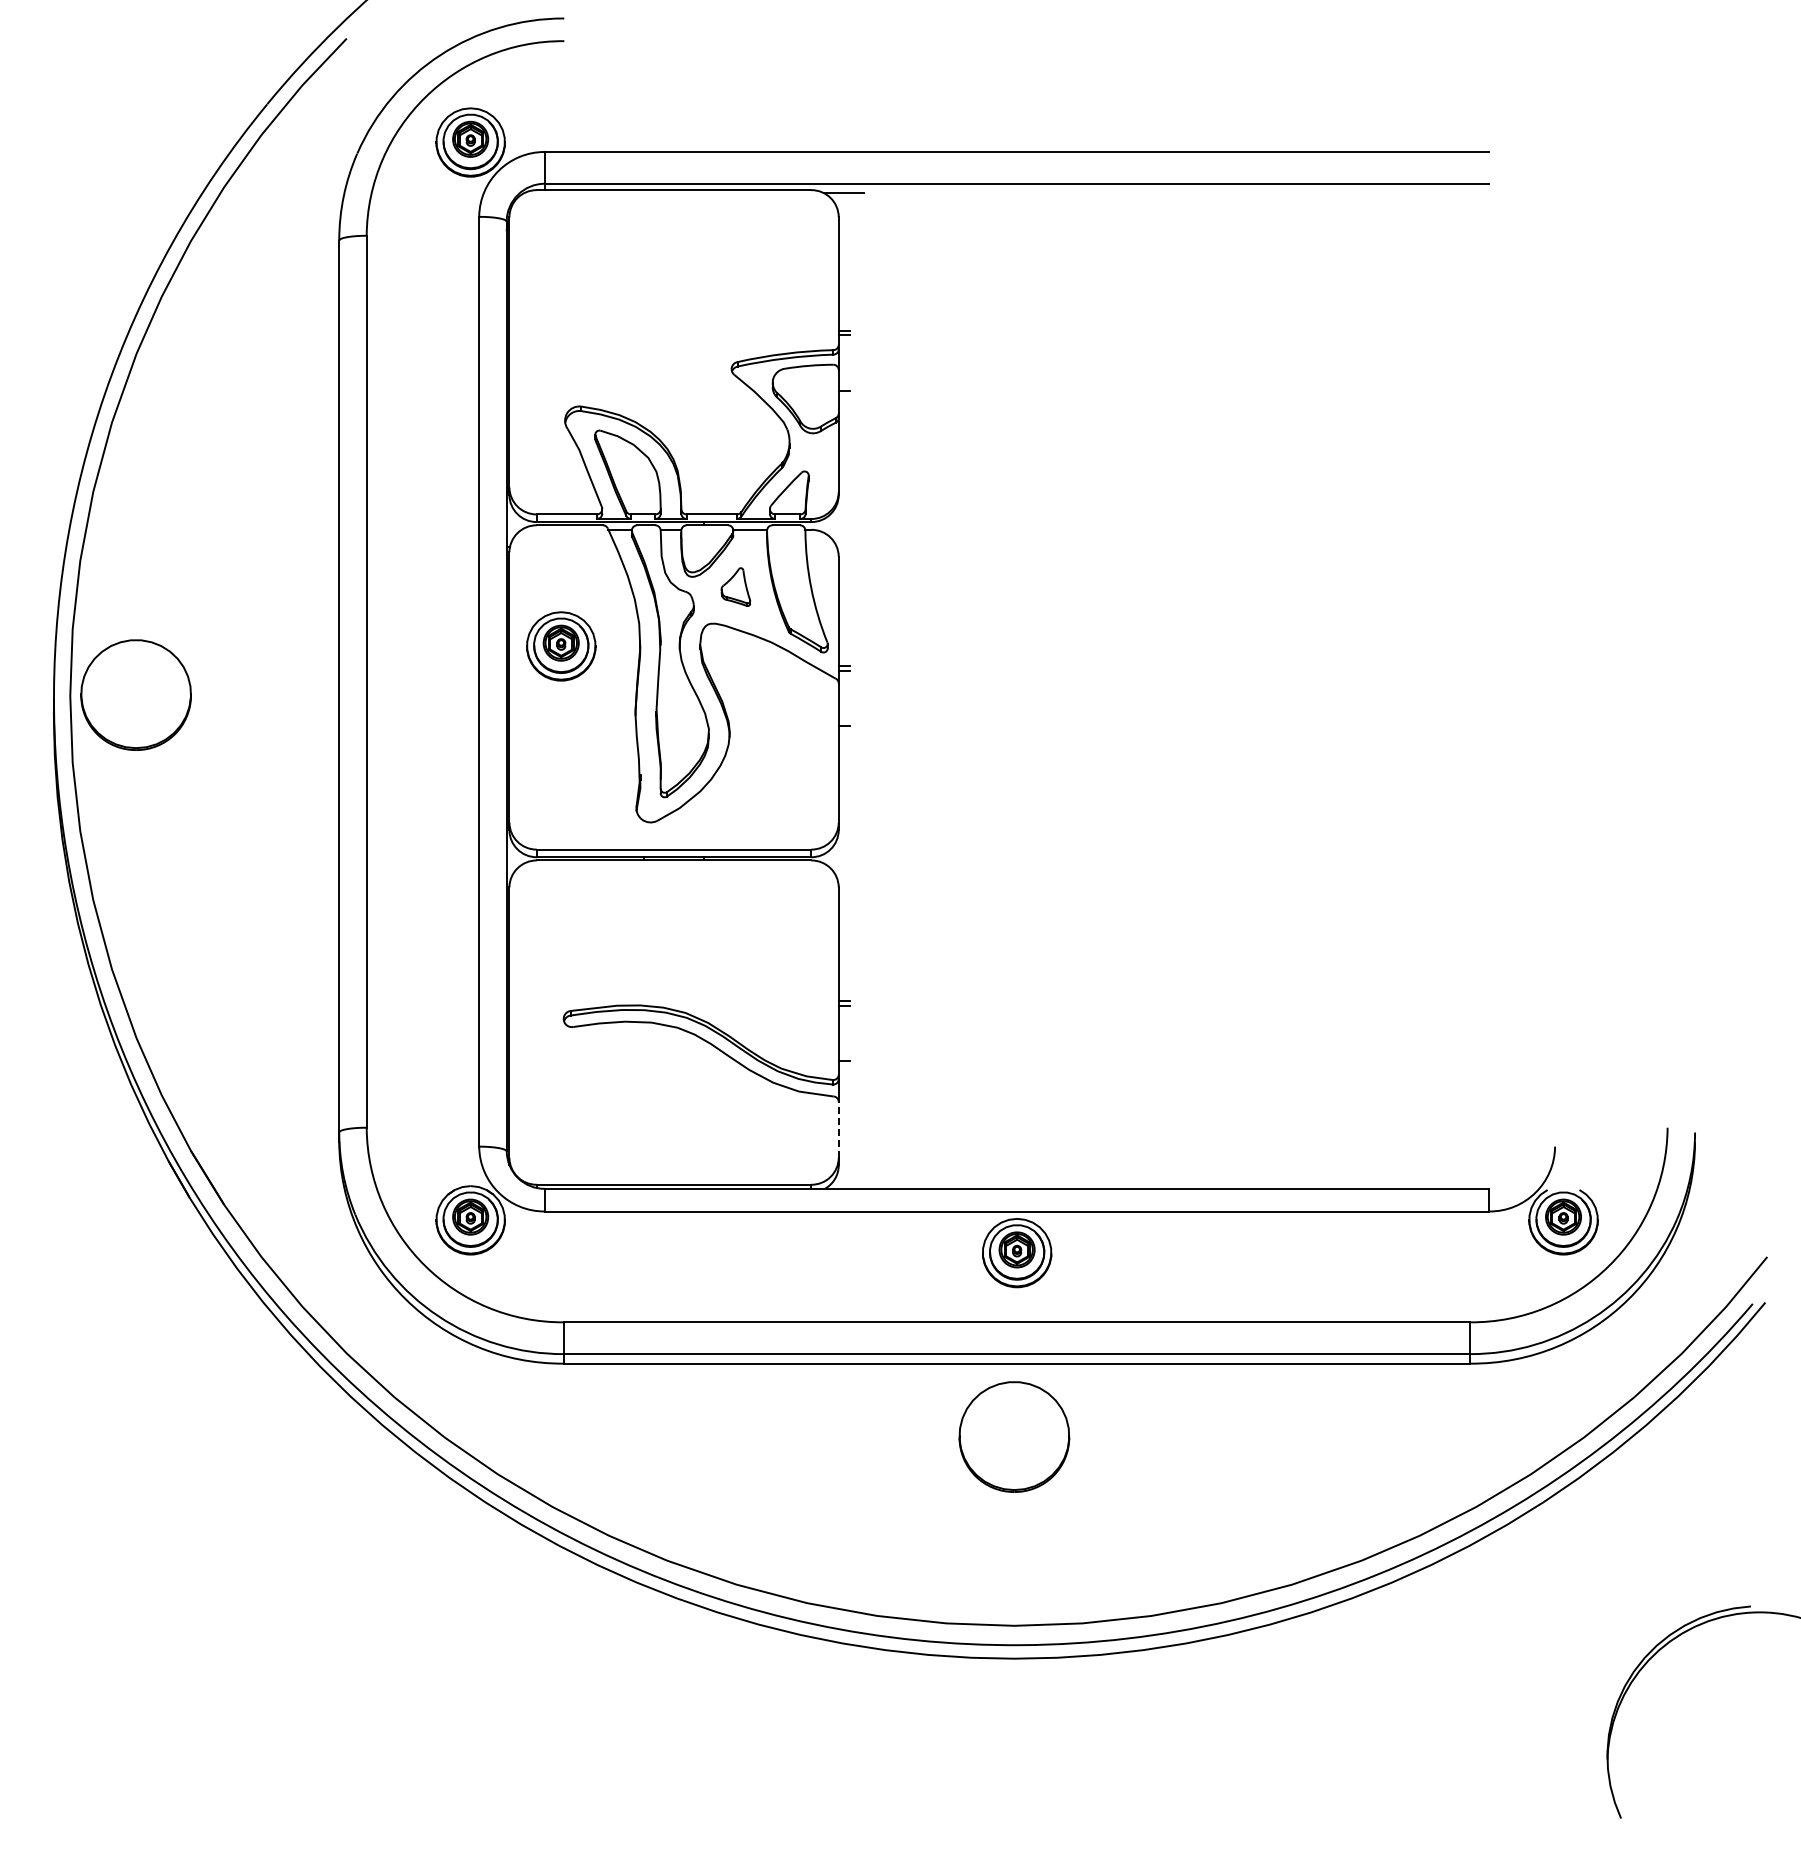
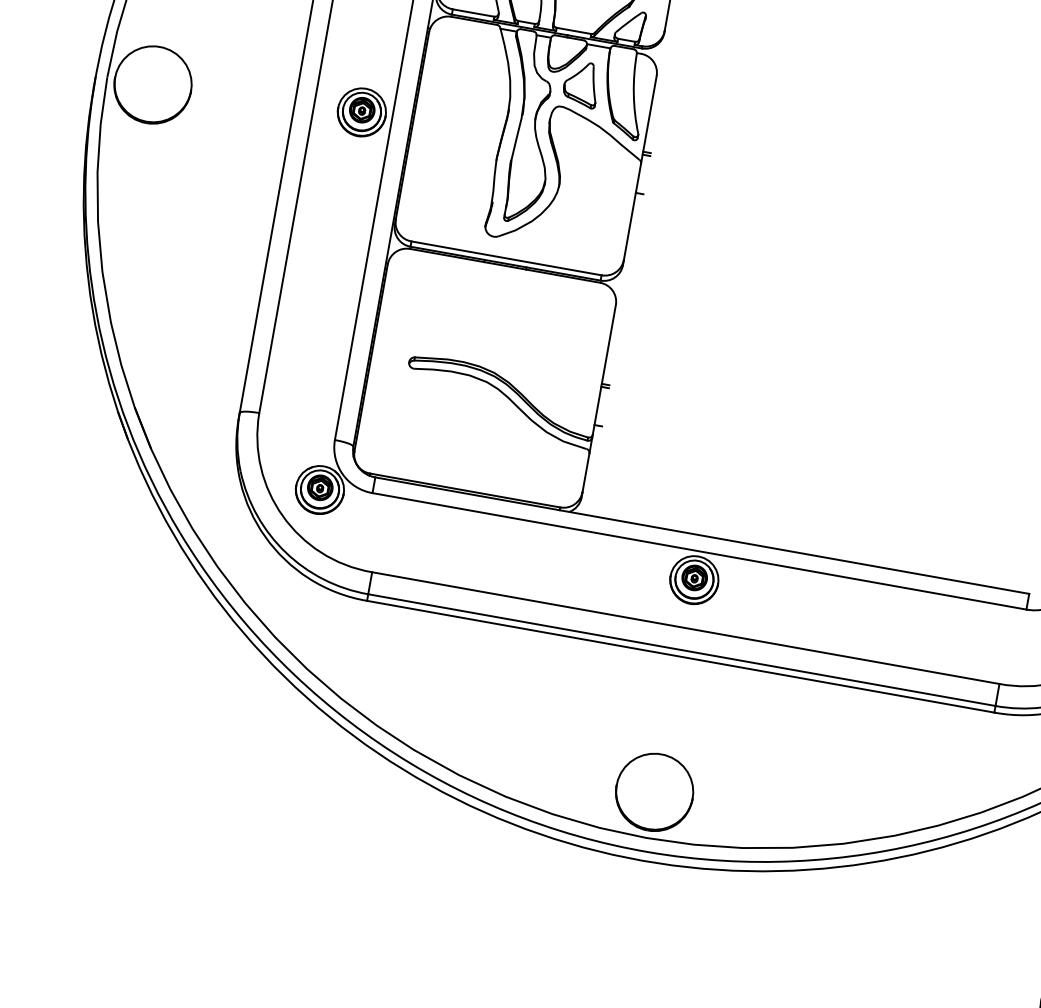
part: (735, 586) -> (581, 83), size x1.67
part: (561, 646) -> (362, 112), moved
line: (838, 1129) -> (585, 472), dashed -> solid
part: (1014, 1436) -> (654, 792), moved

